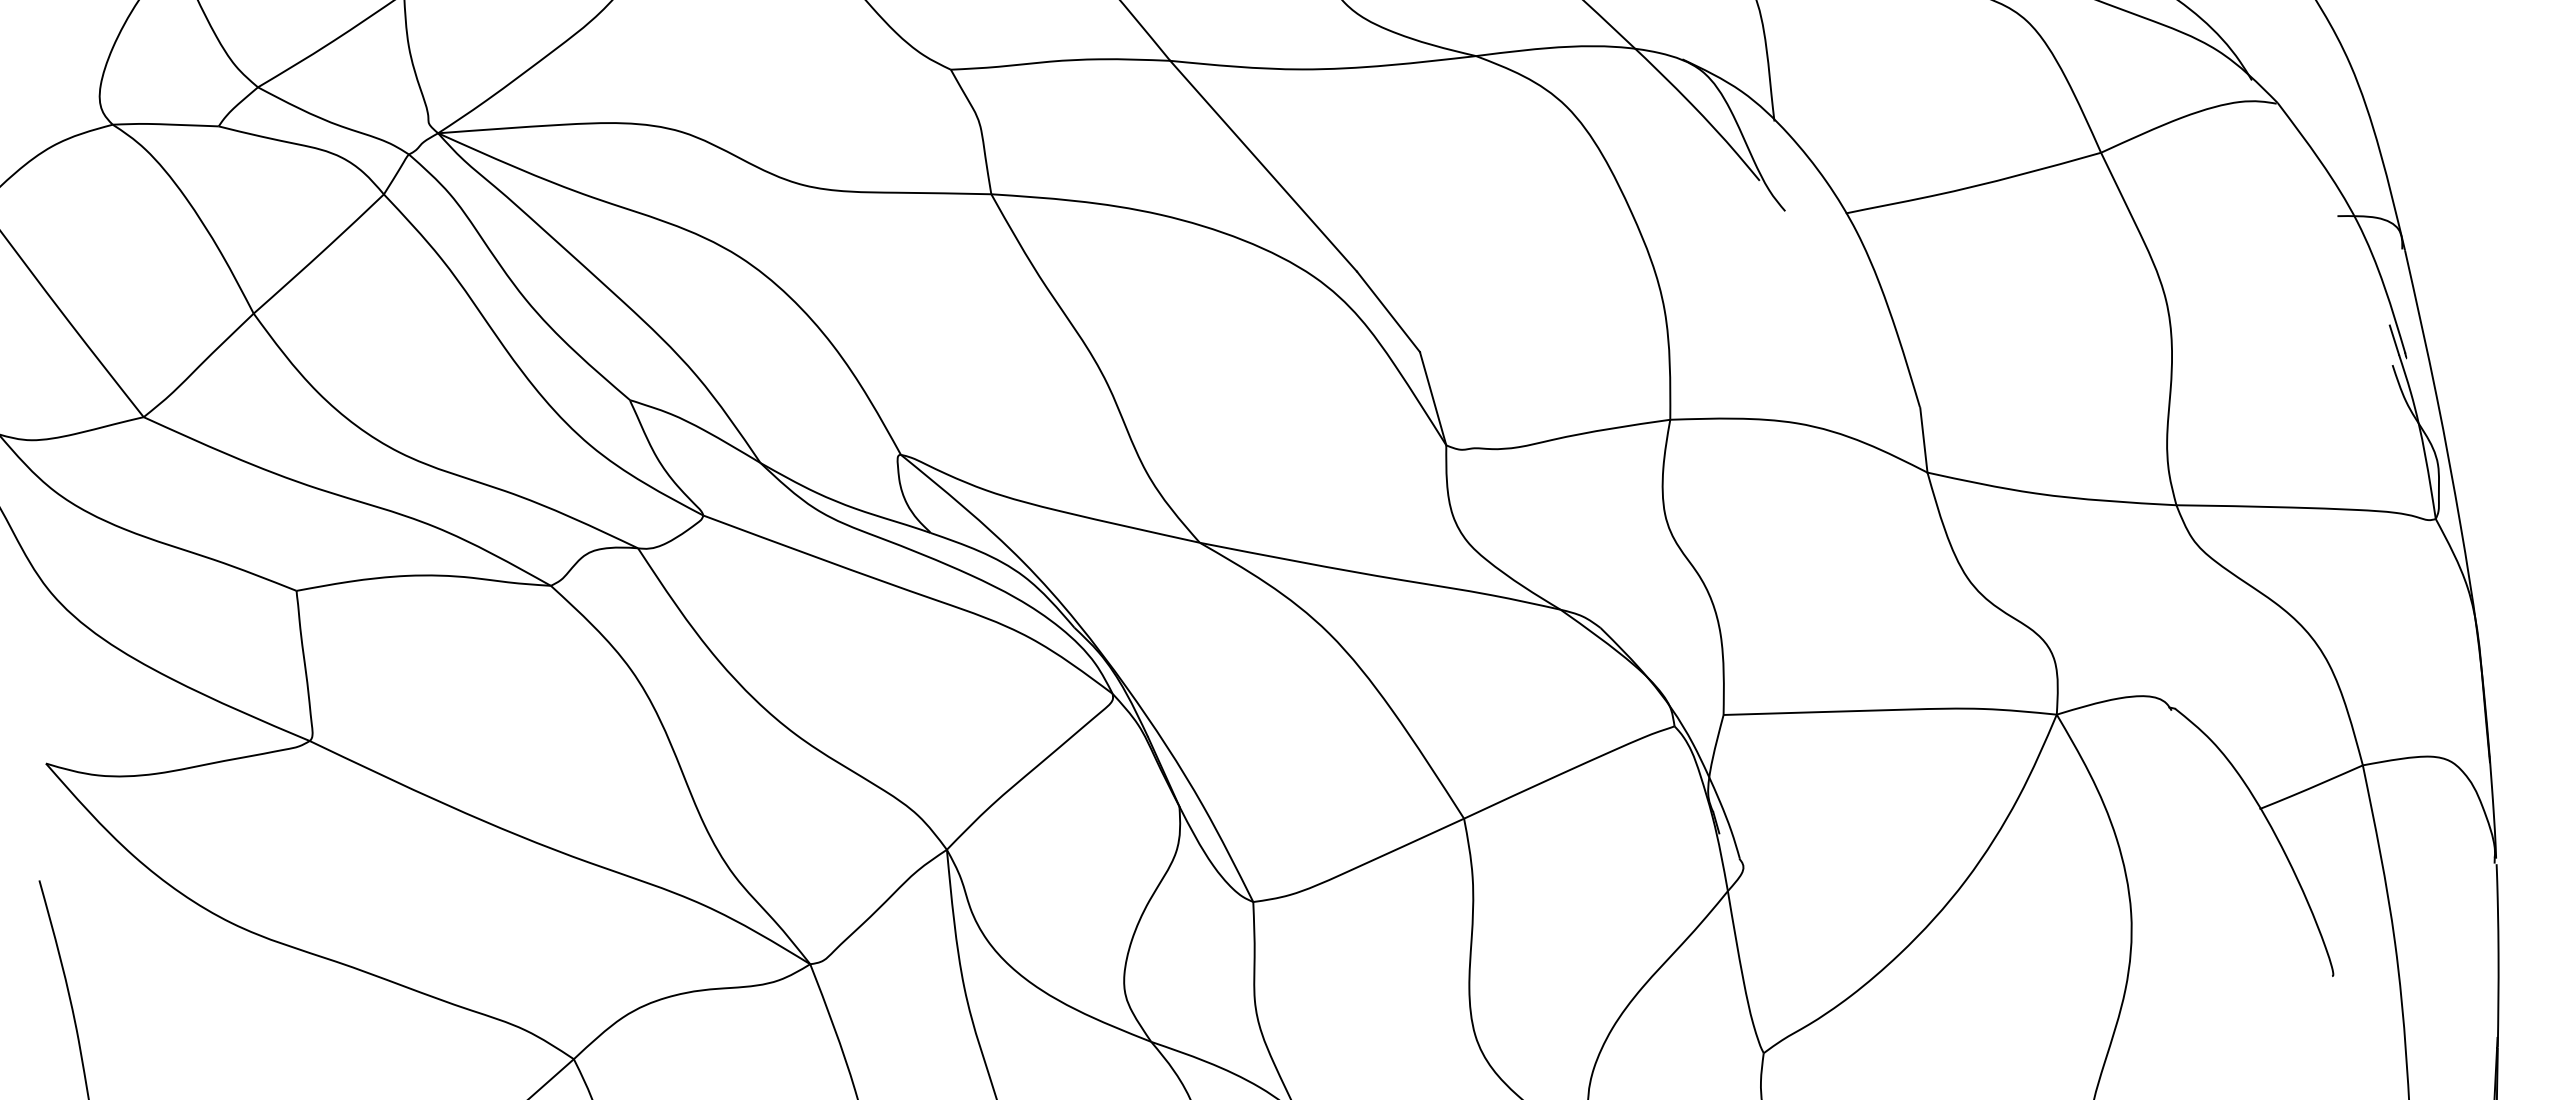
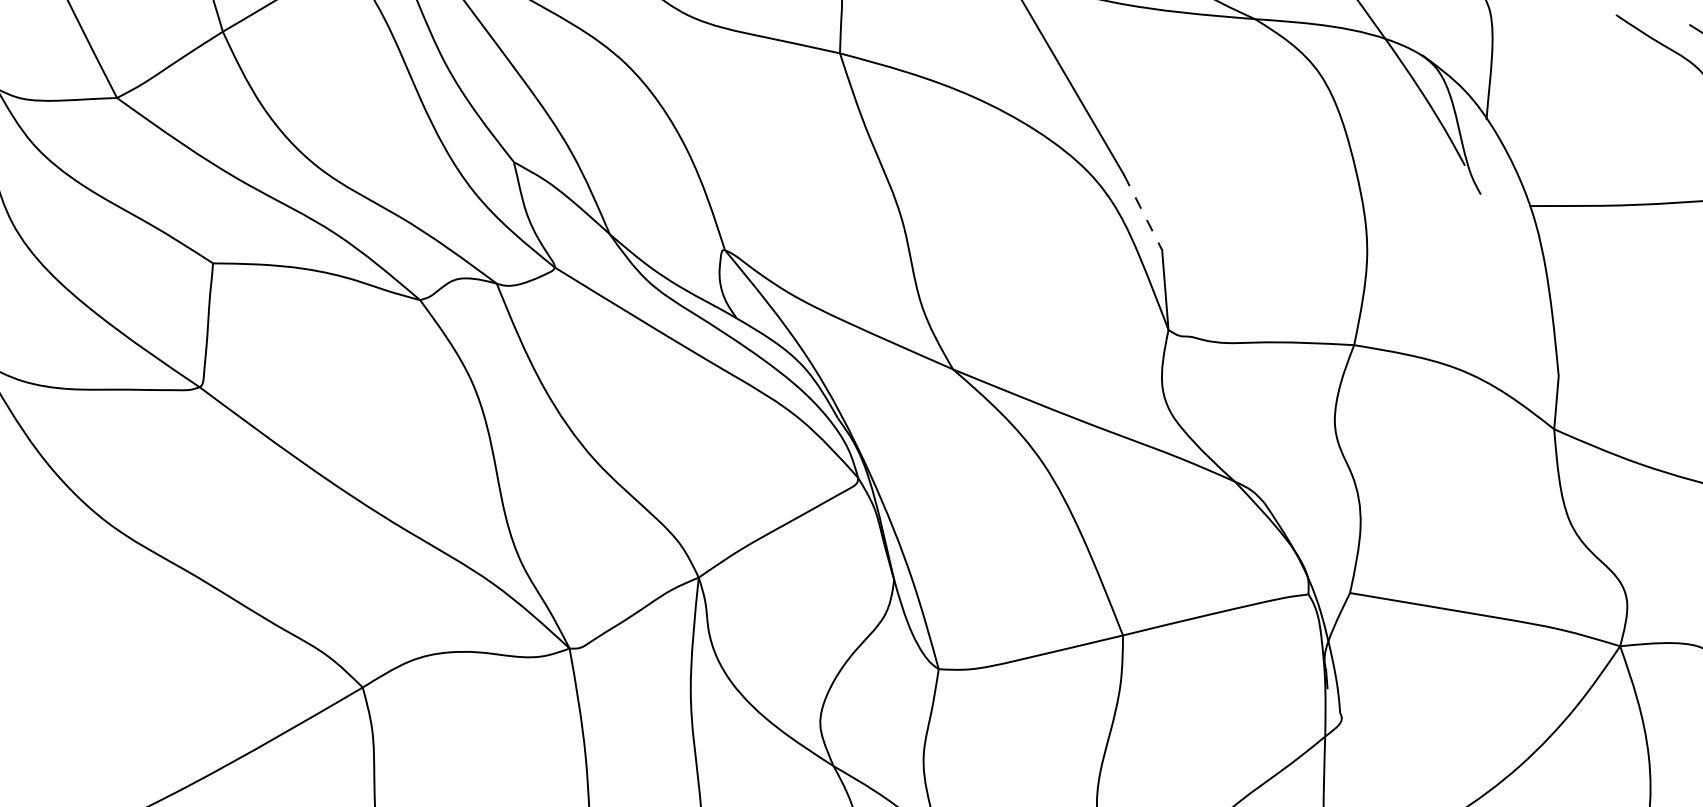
line: (1388, 312) -> (1142, 212), solid -> dashed

